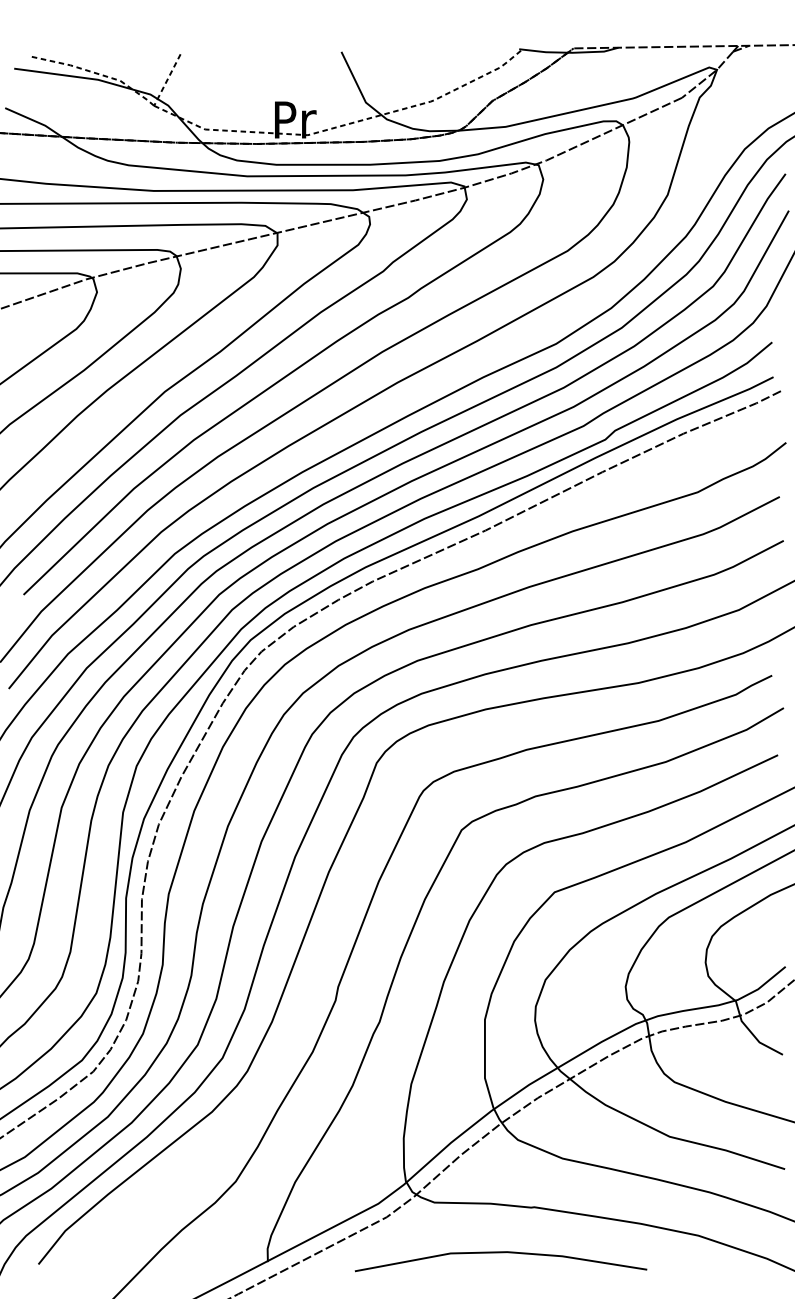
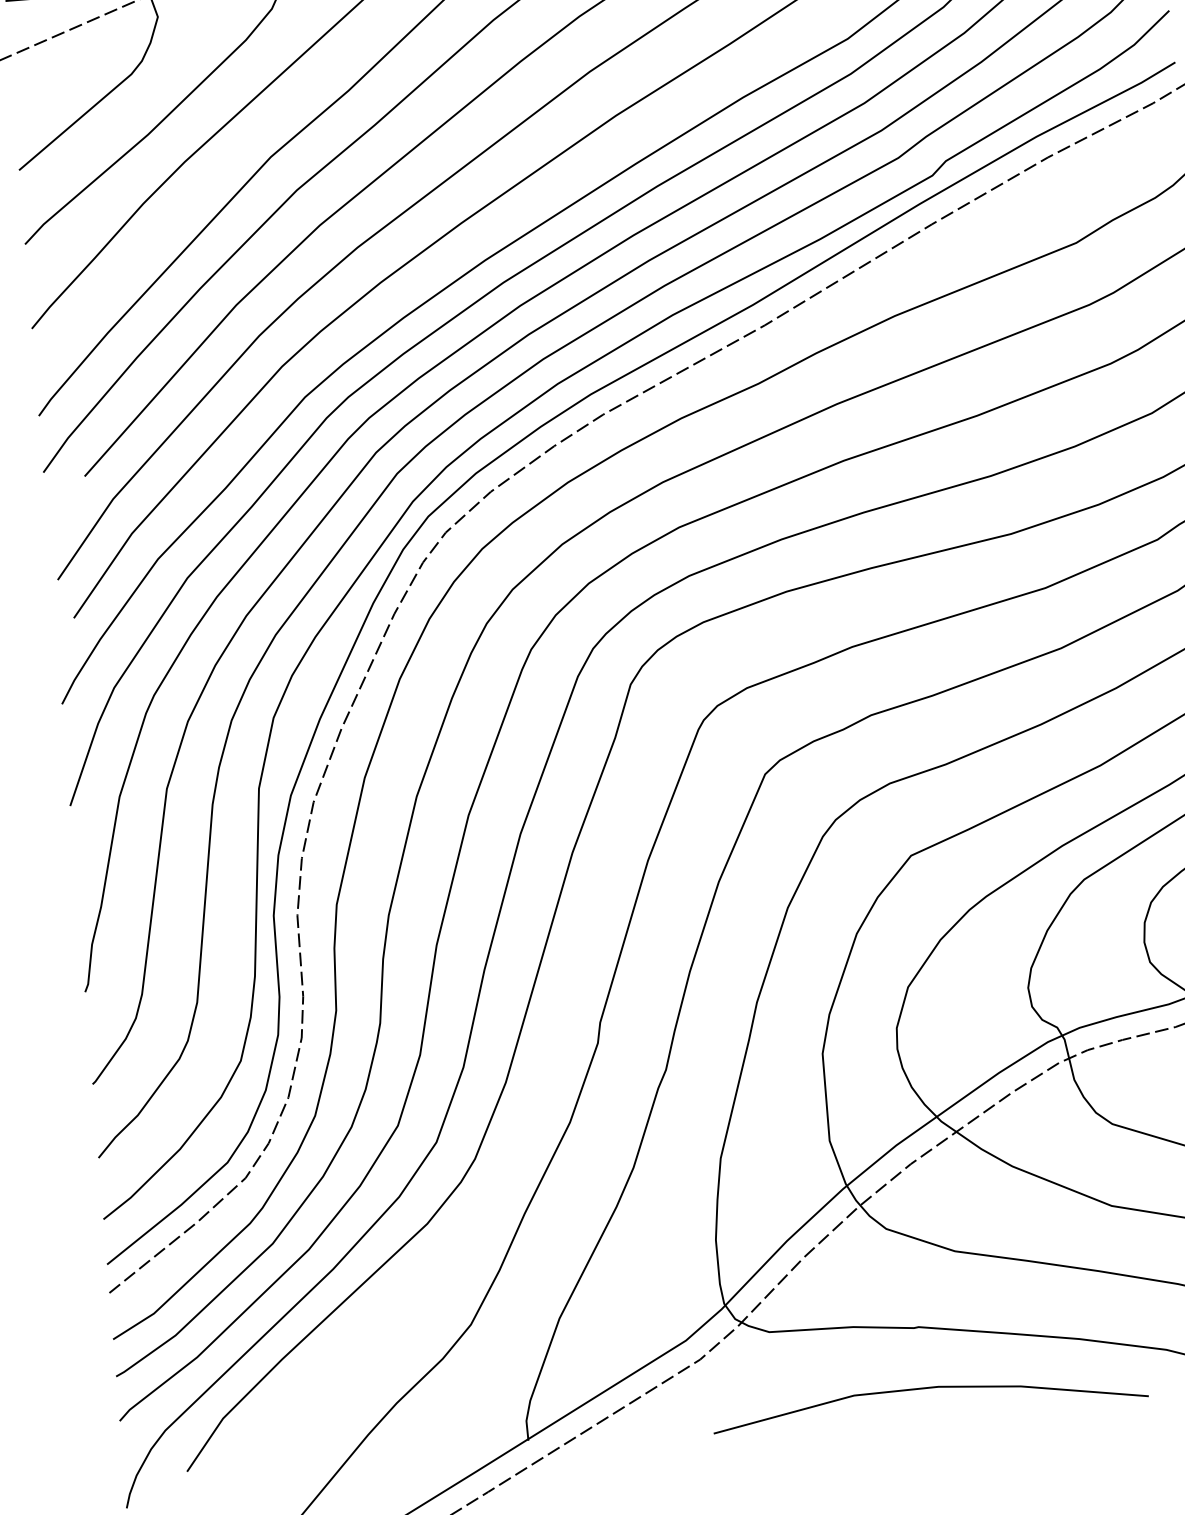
line: (500, 1253) -> (928, 1389), moved

